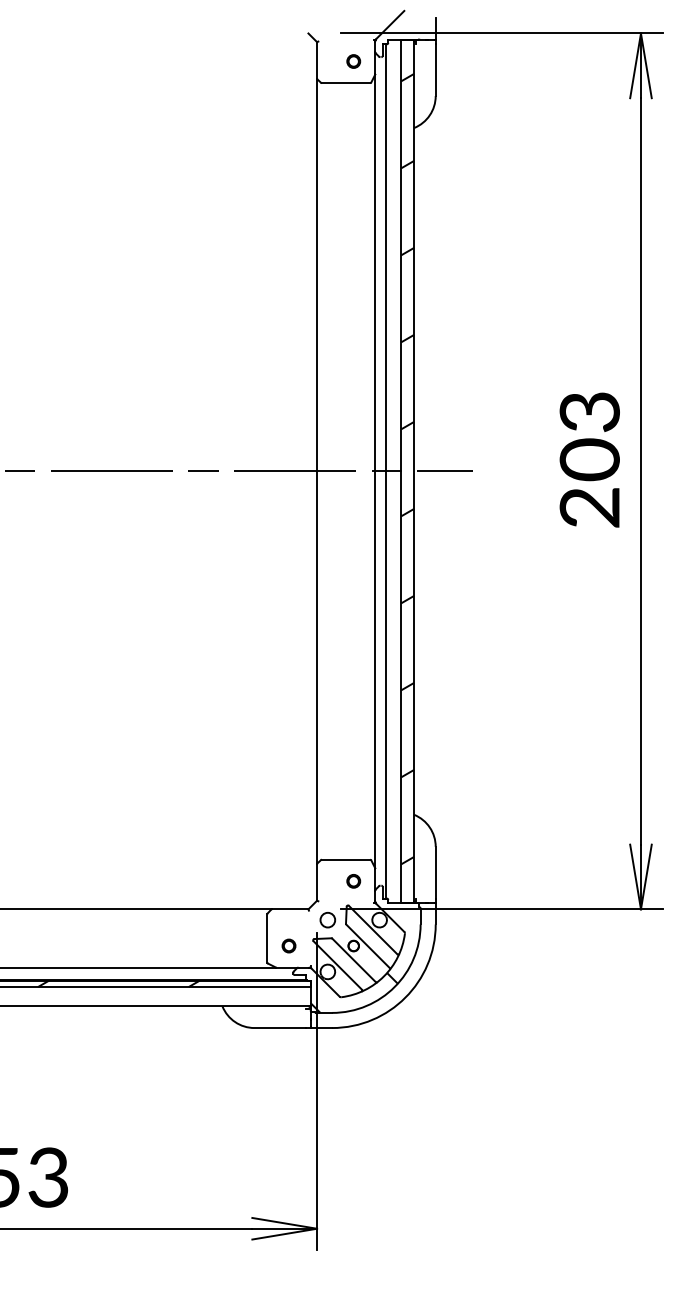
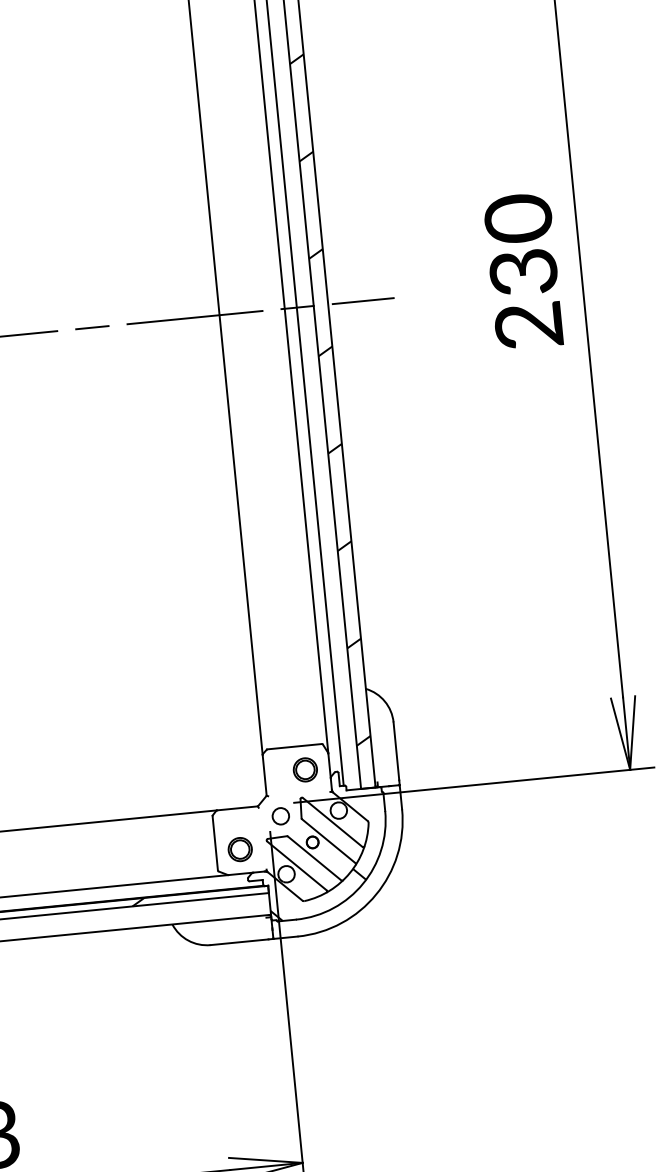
text: (589, 435) -> (520, 245), 203 -> 230
part: (353, 881) -> (305, 770), size x1.6
part: (288, 945) -> (239, 848), size x1.6

